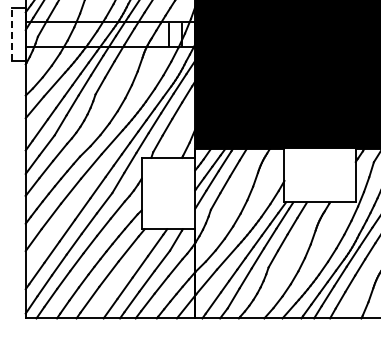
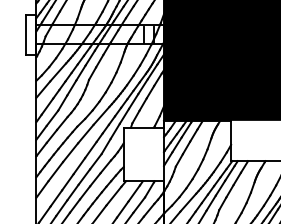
line: (12, 34) -> (26, 34), dashed -> solid

